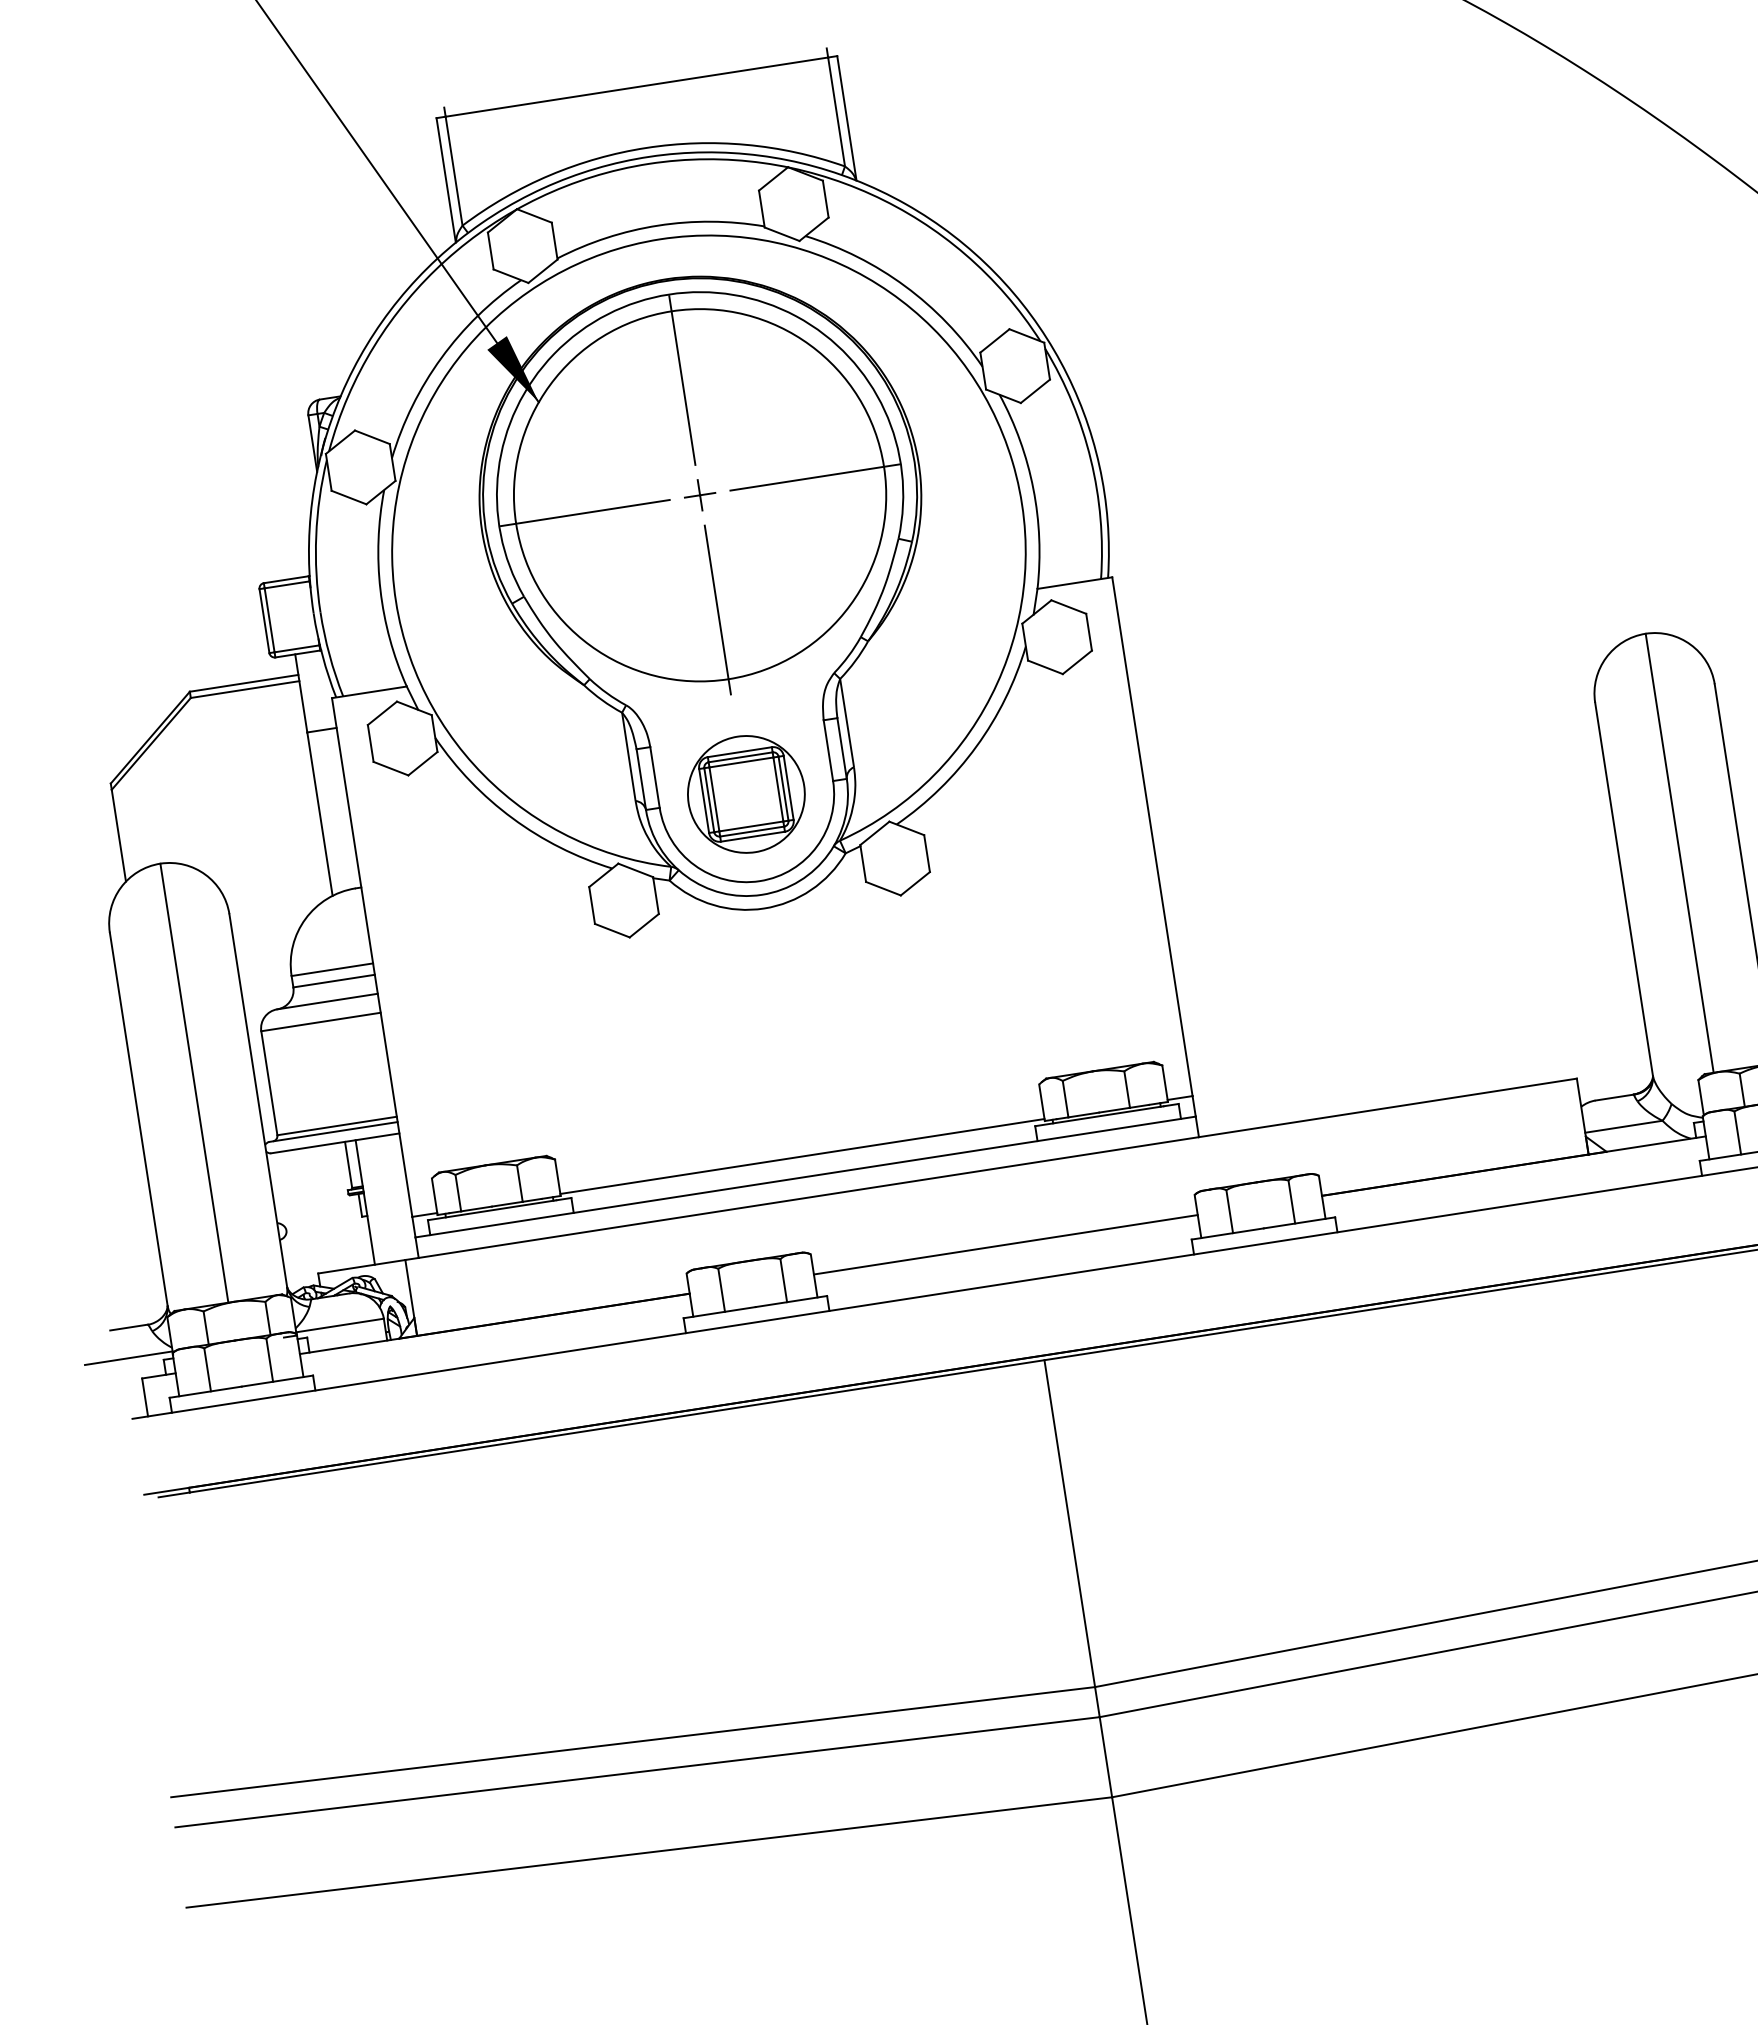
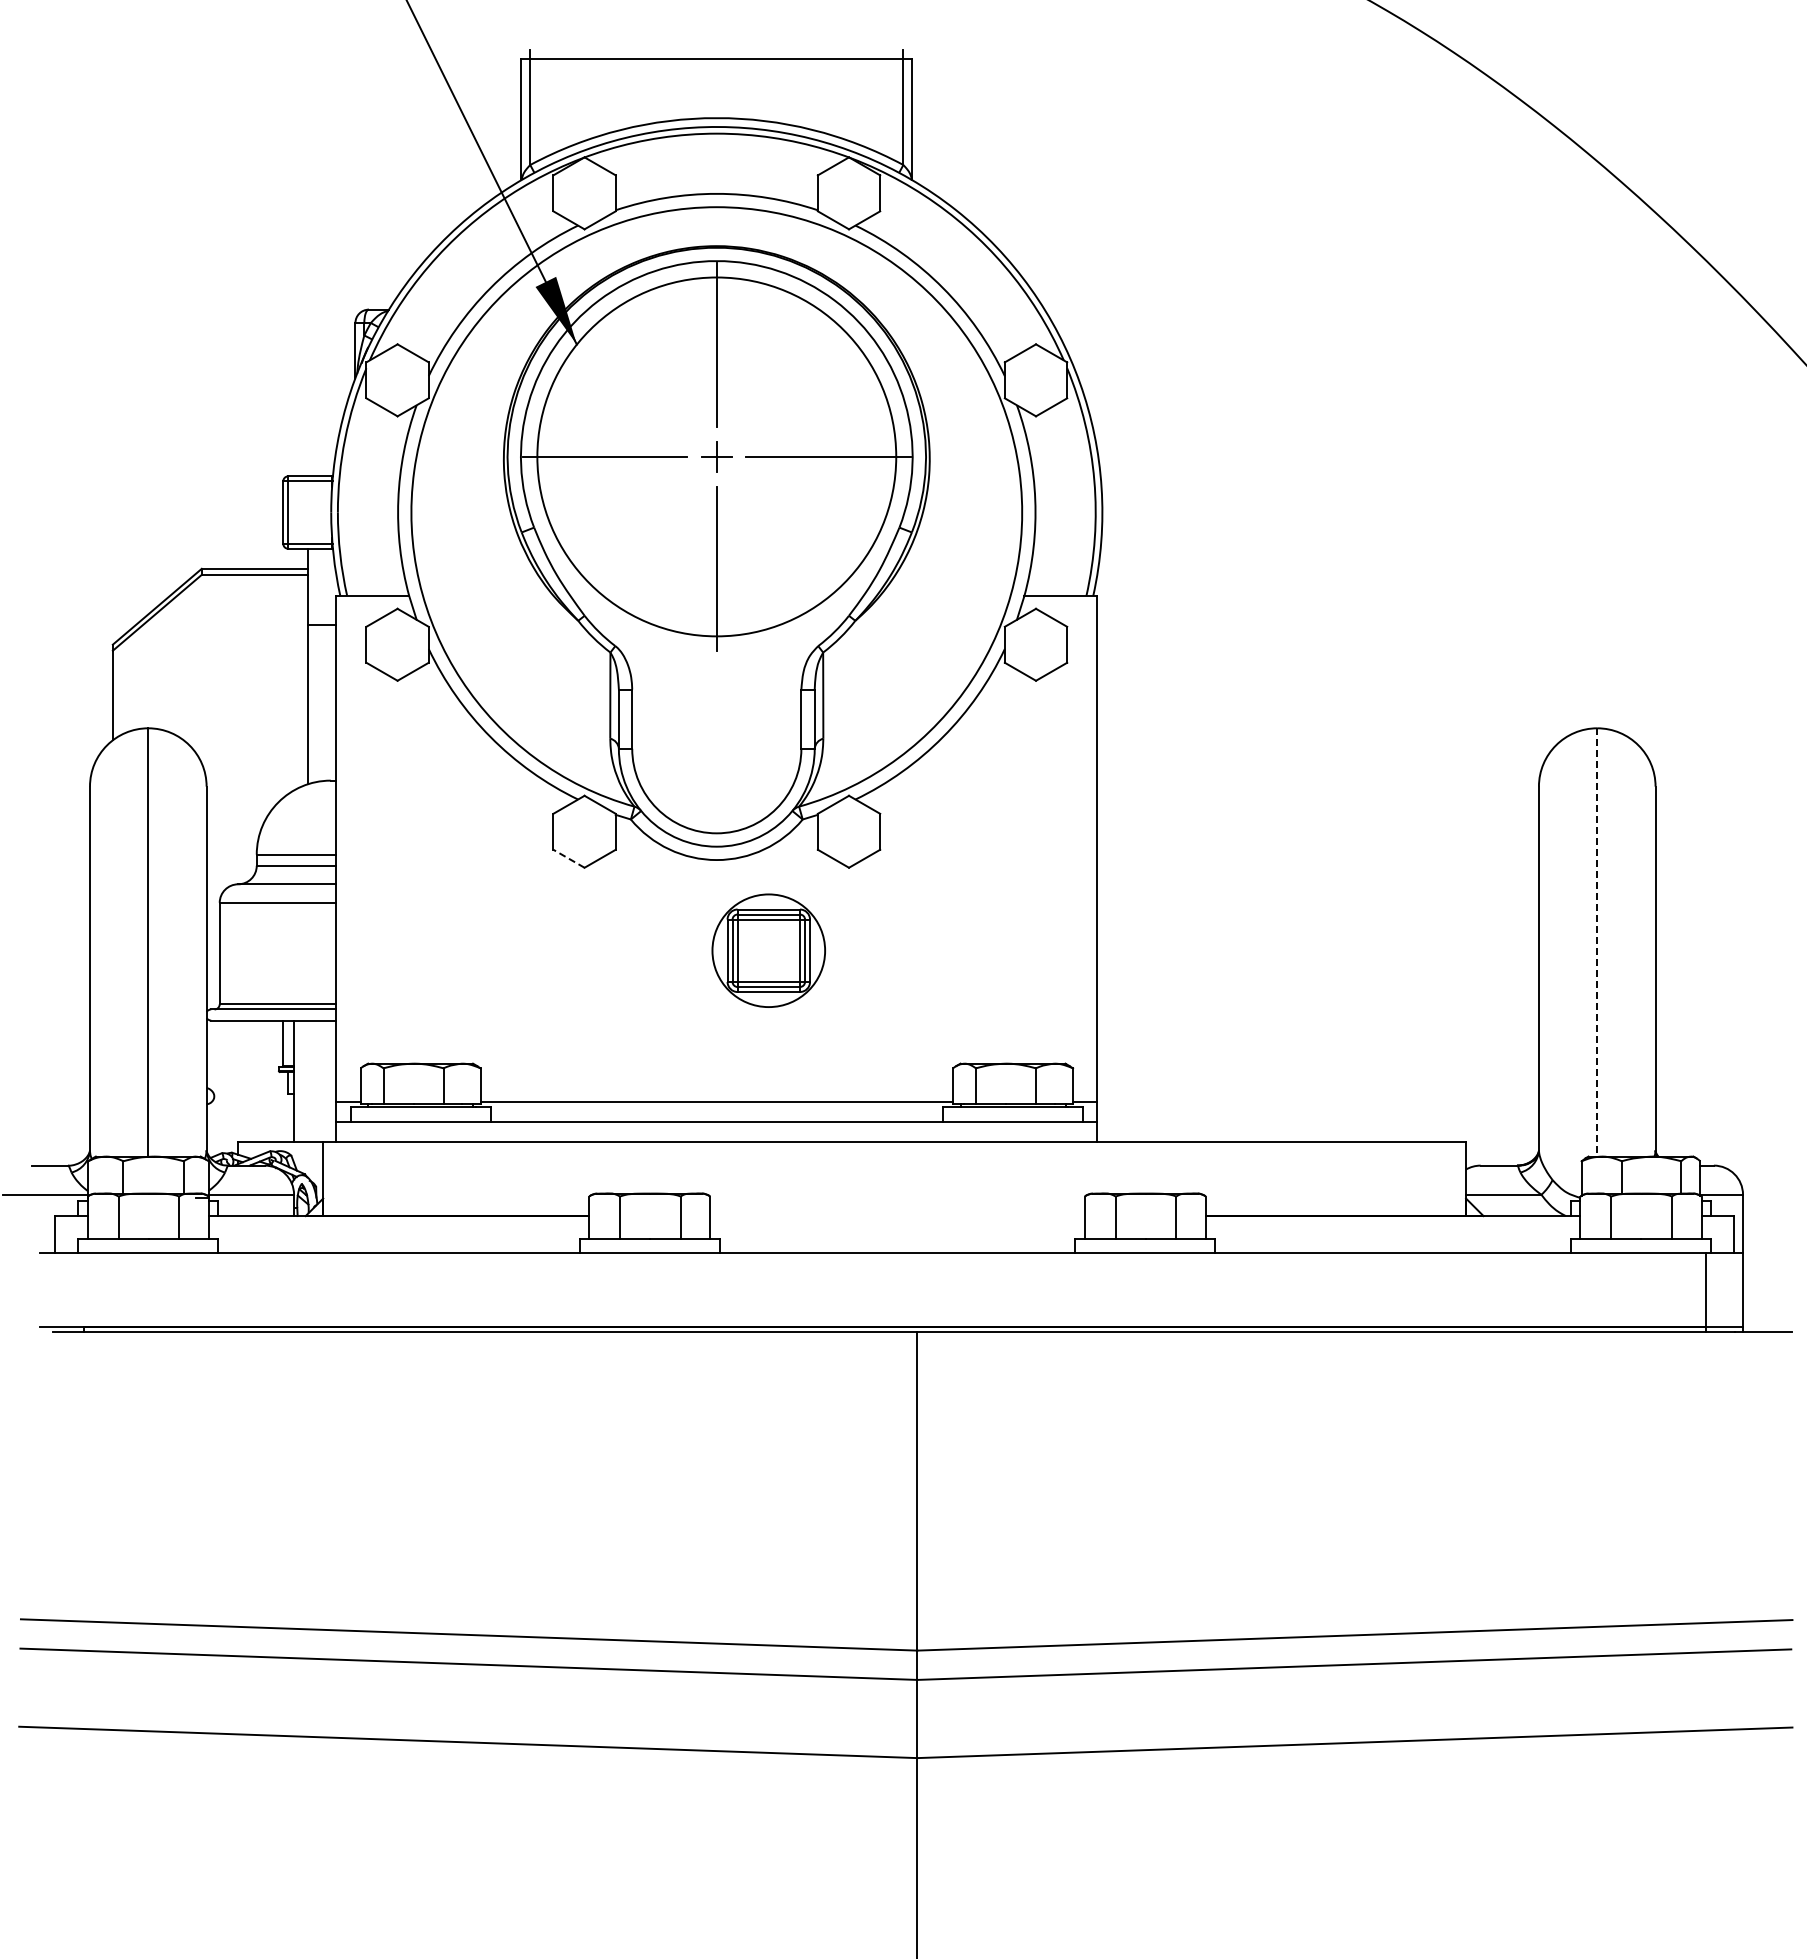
part: (746, 794) -> (768, 950), moved
line: (1679, 853) -> (1597, 942), solid -> dashed
line: (612, 930) -> (569, 858), solid -> dashed
line: (1005, 1245) -> (897, 1216), removed

